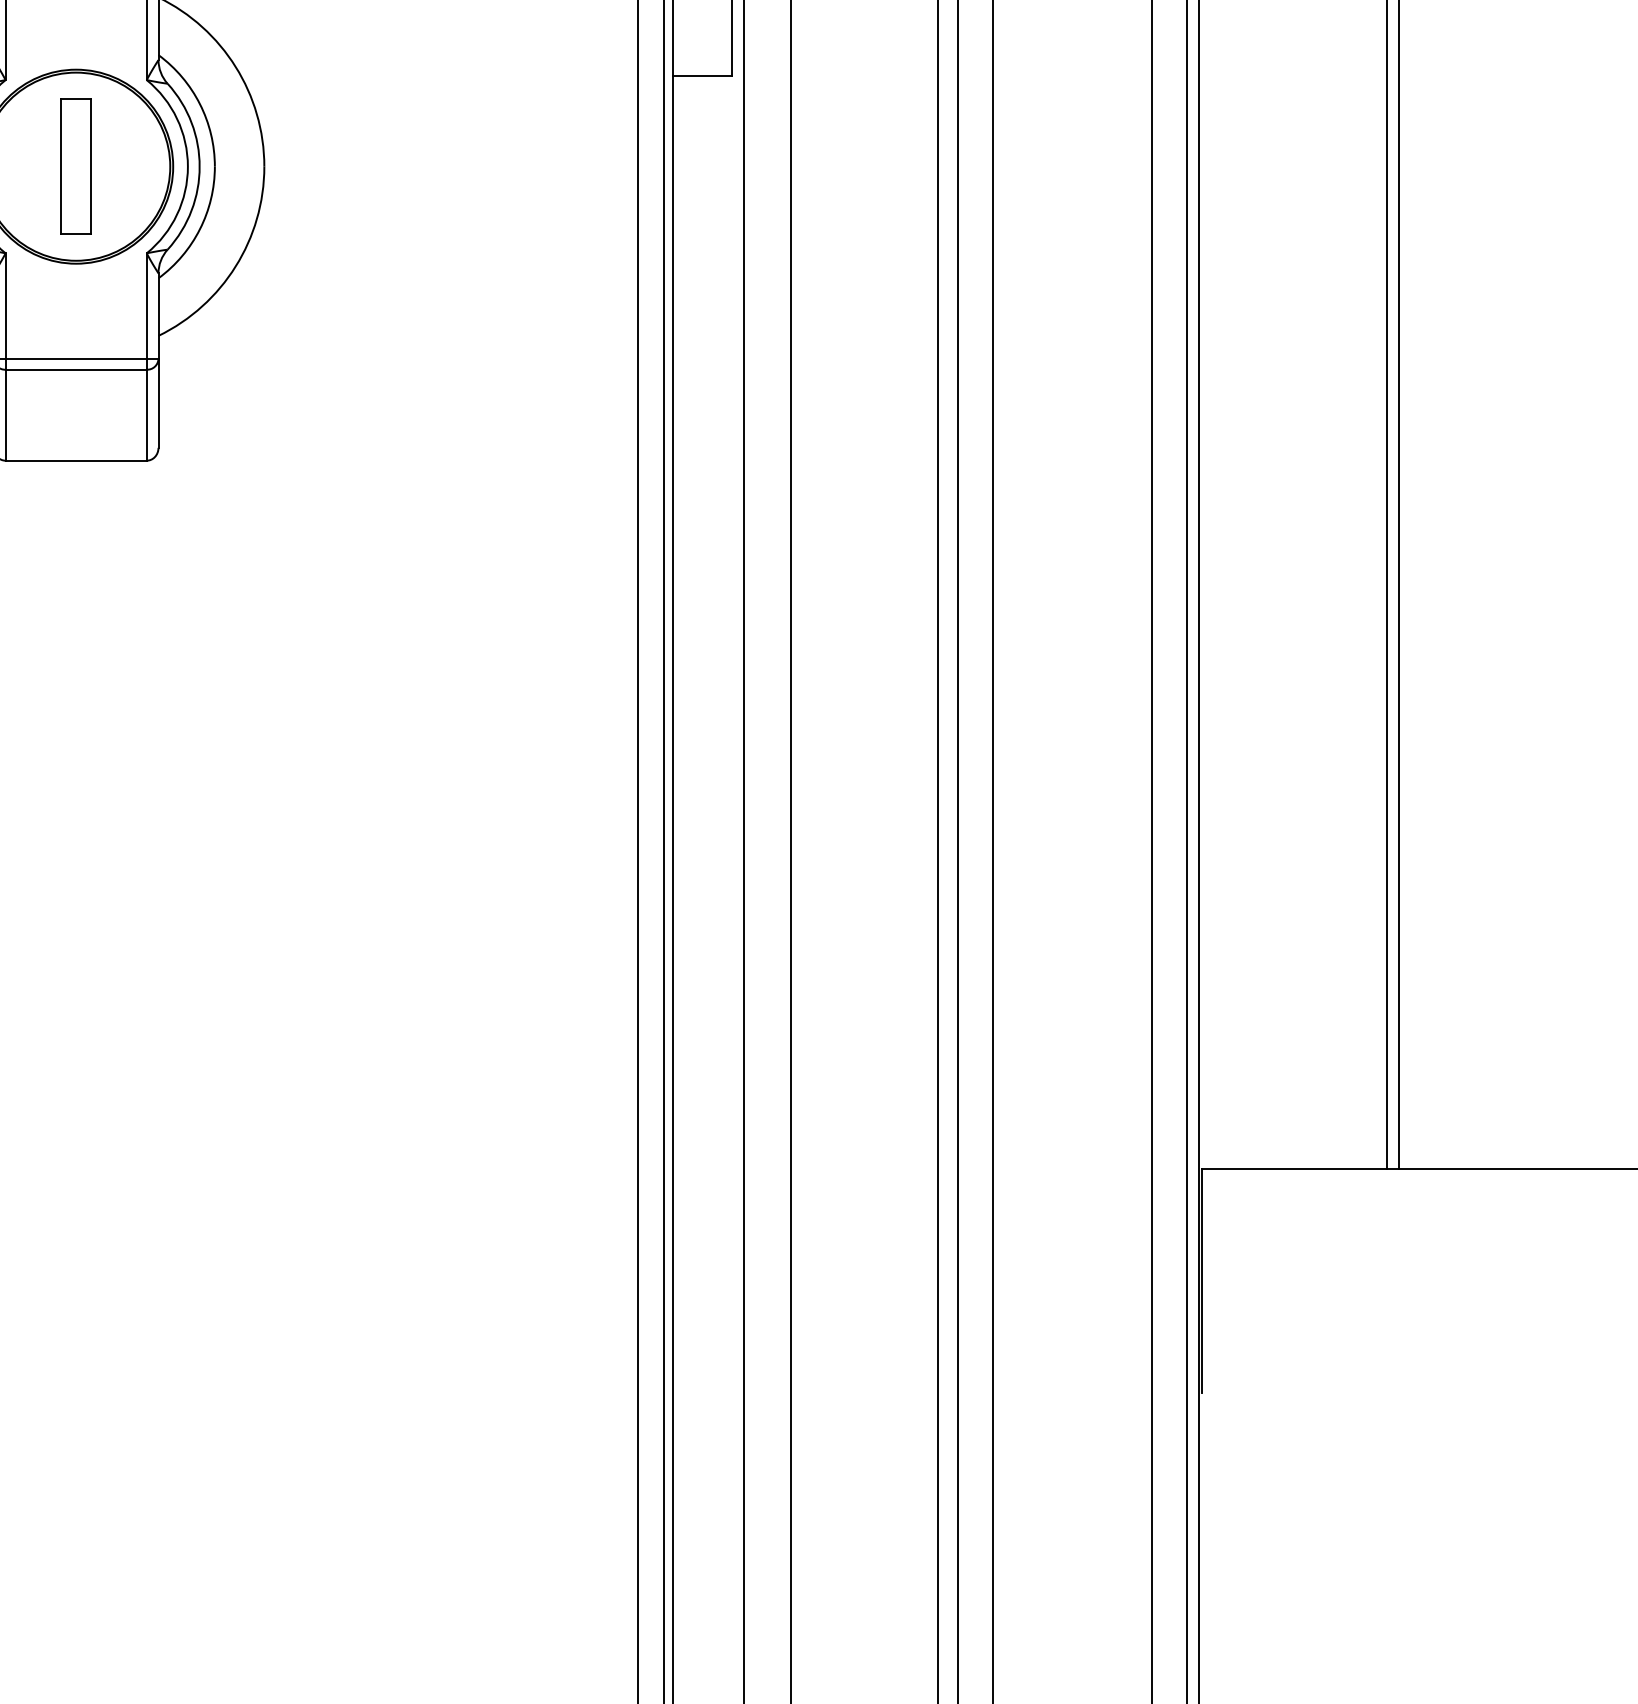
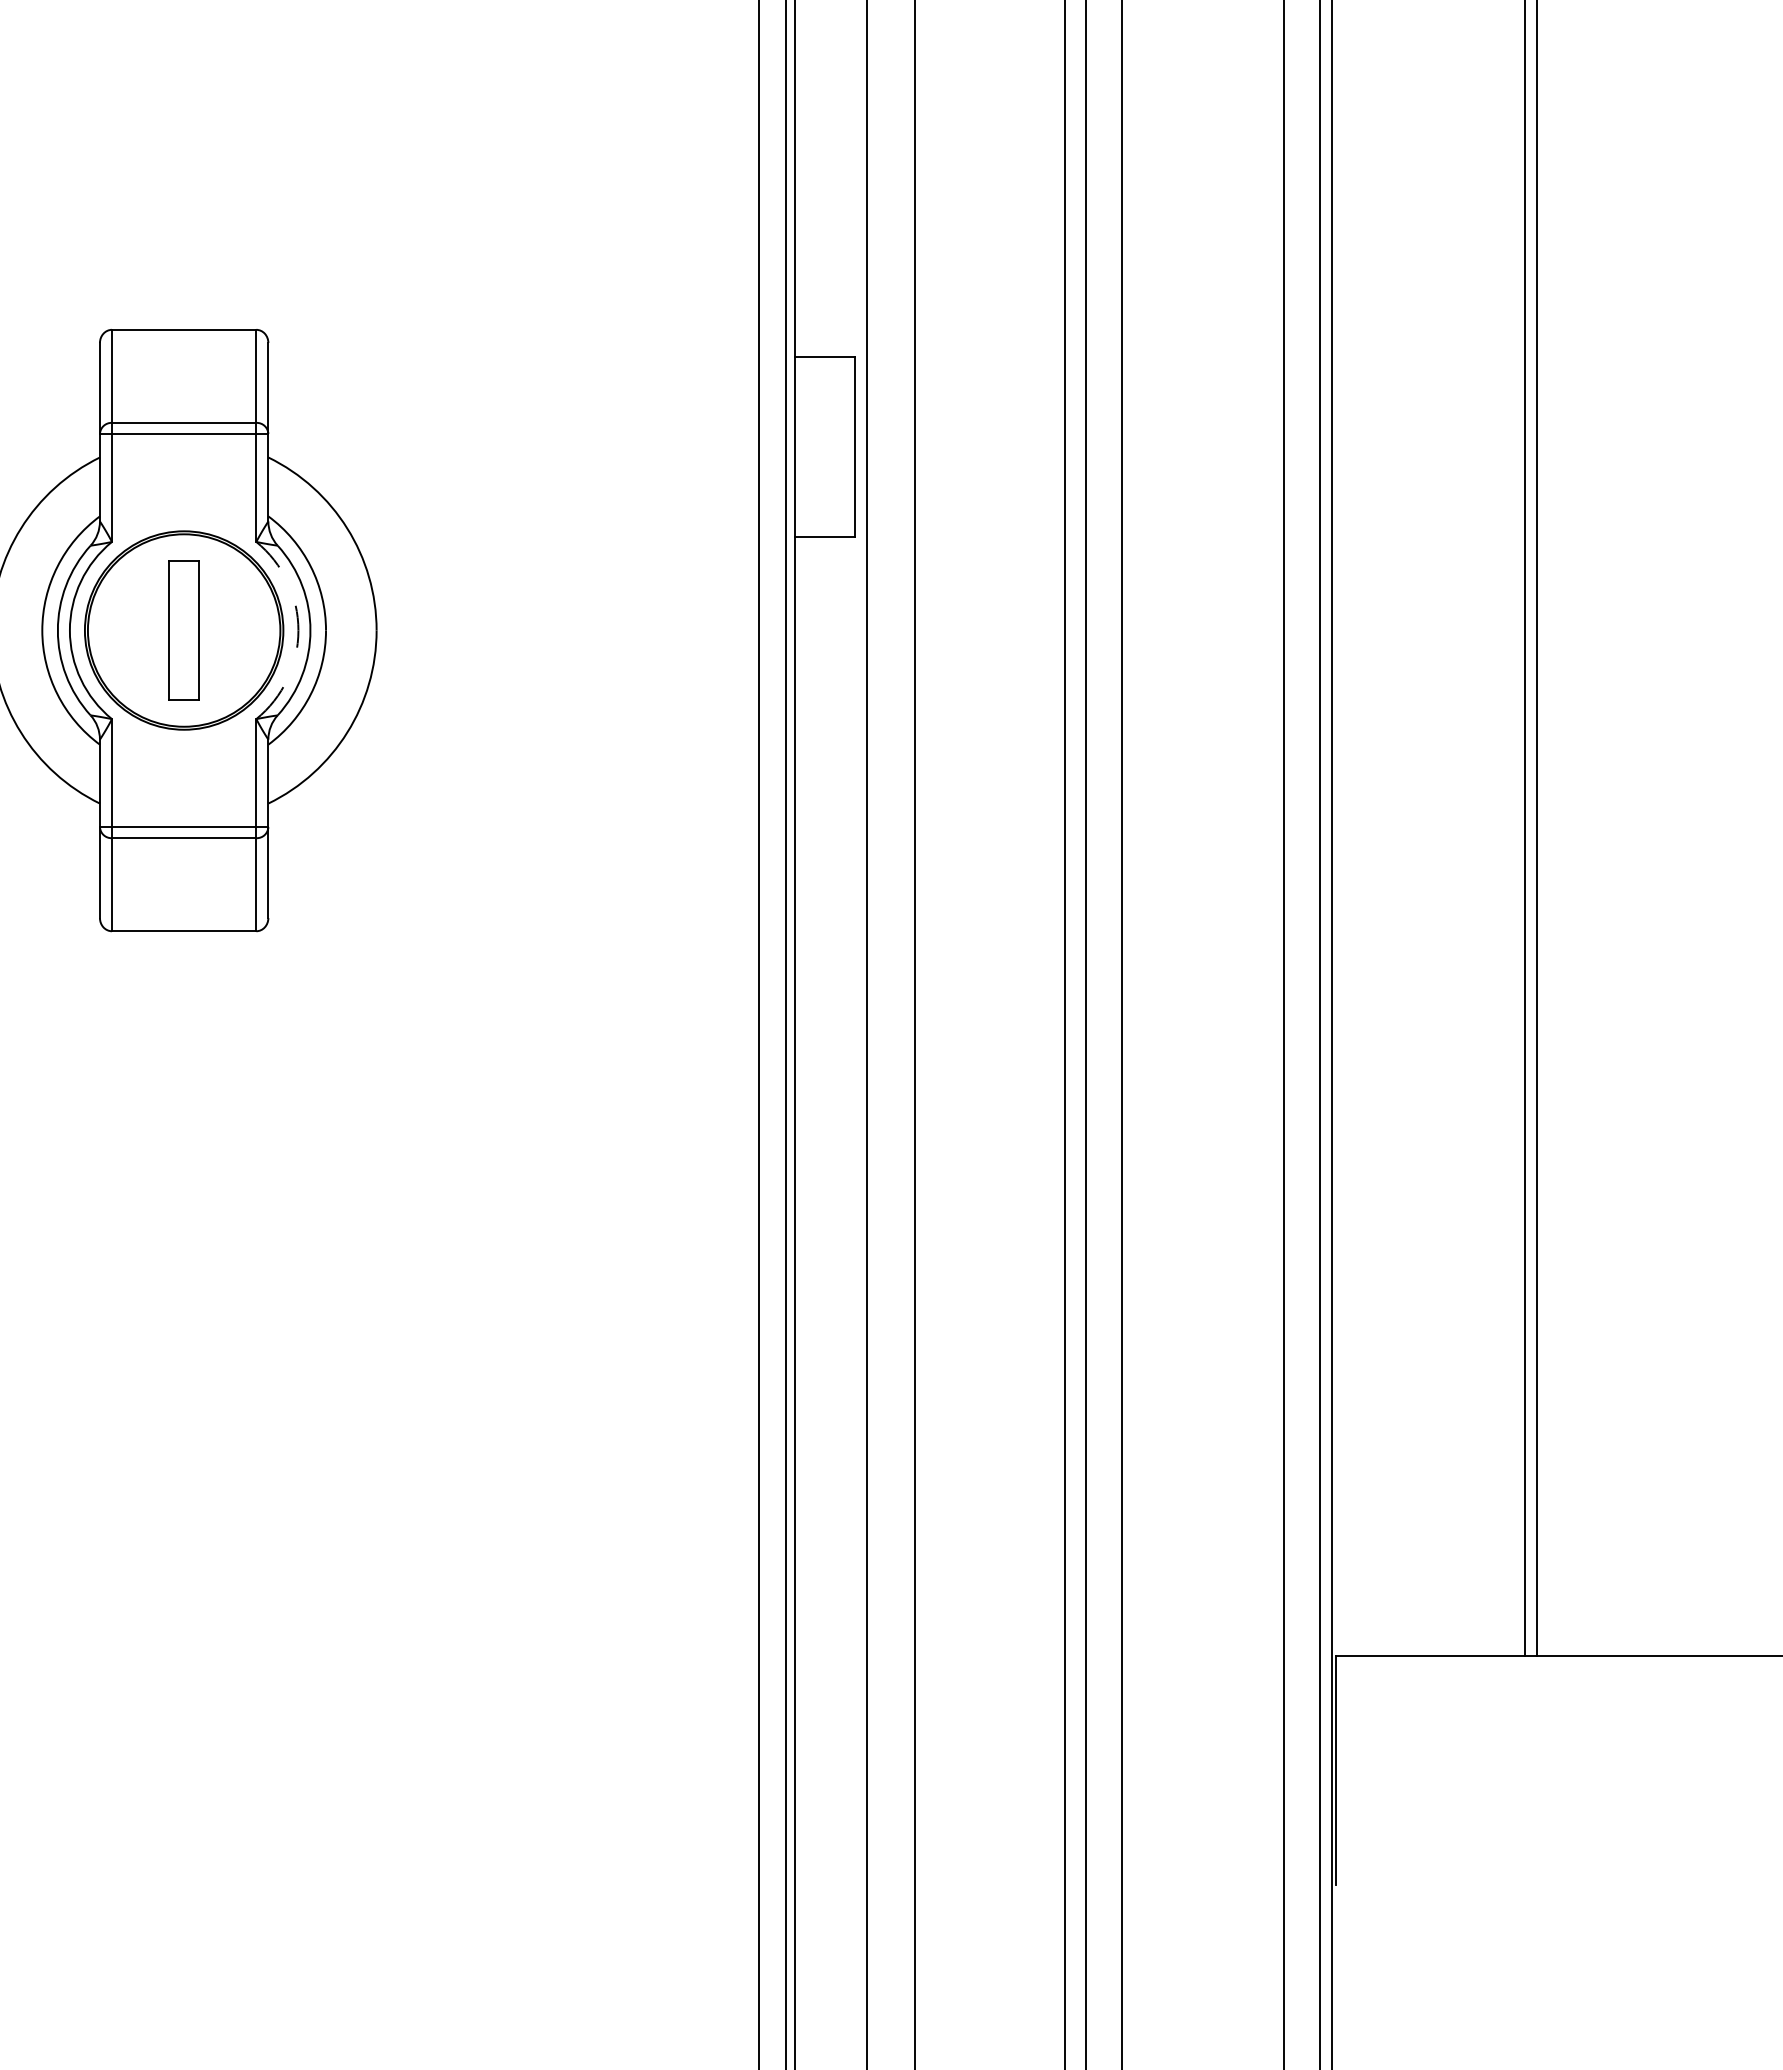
arc: (187, 166) -> (298, 630), solid -> dashed

